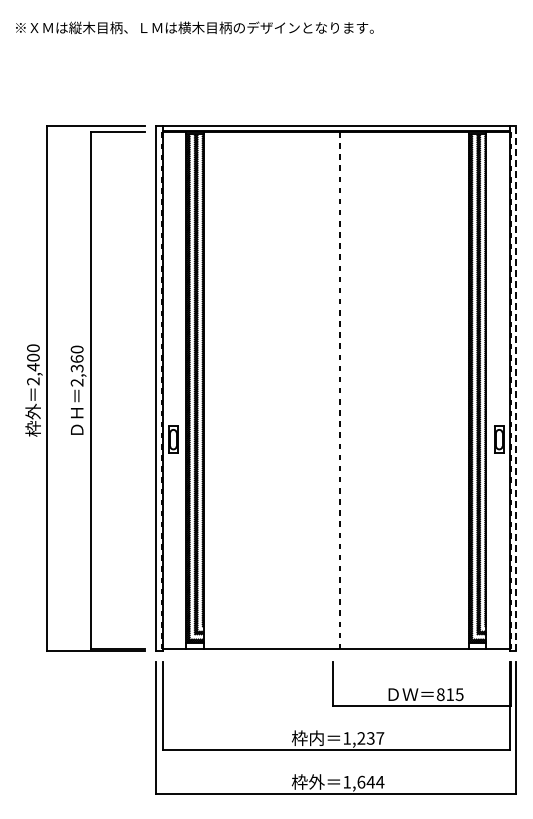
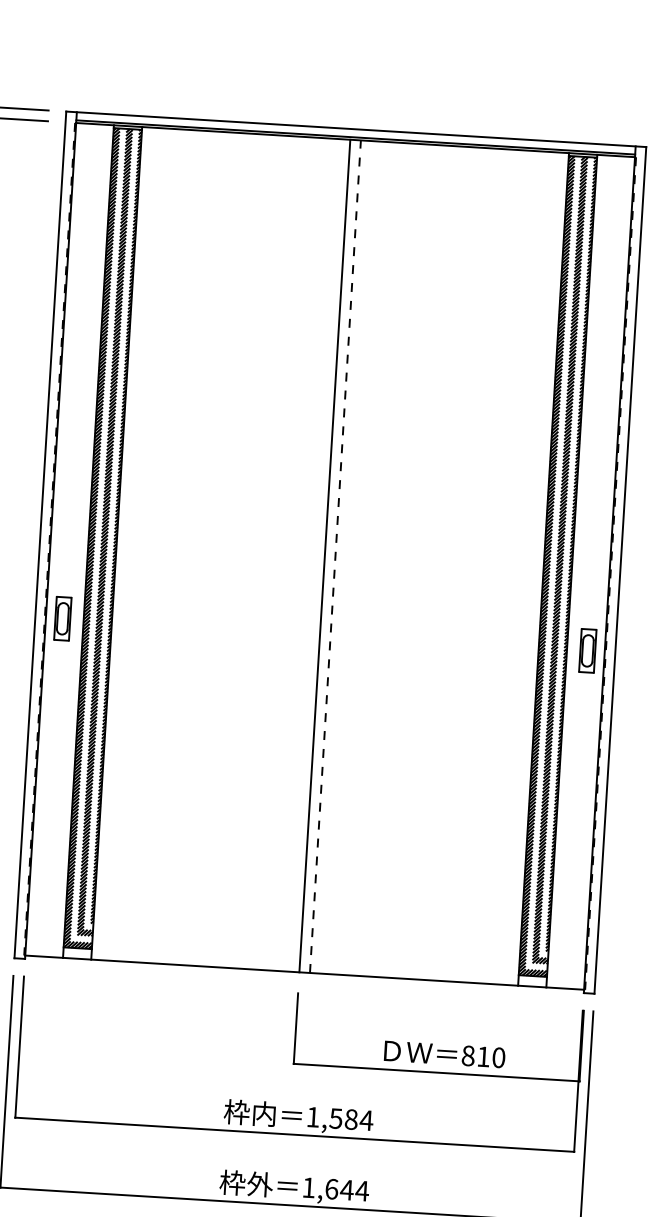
line: (516, 388) -> (620, 570), dashed -> solid
line: (333, 390) -> (325, 555), added
text: (459, 694) -> (498, 1057), 815 -> 810
text: (370, 738) -> (350, 1119), 1,237 -> 1,584

